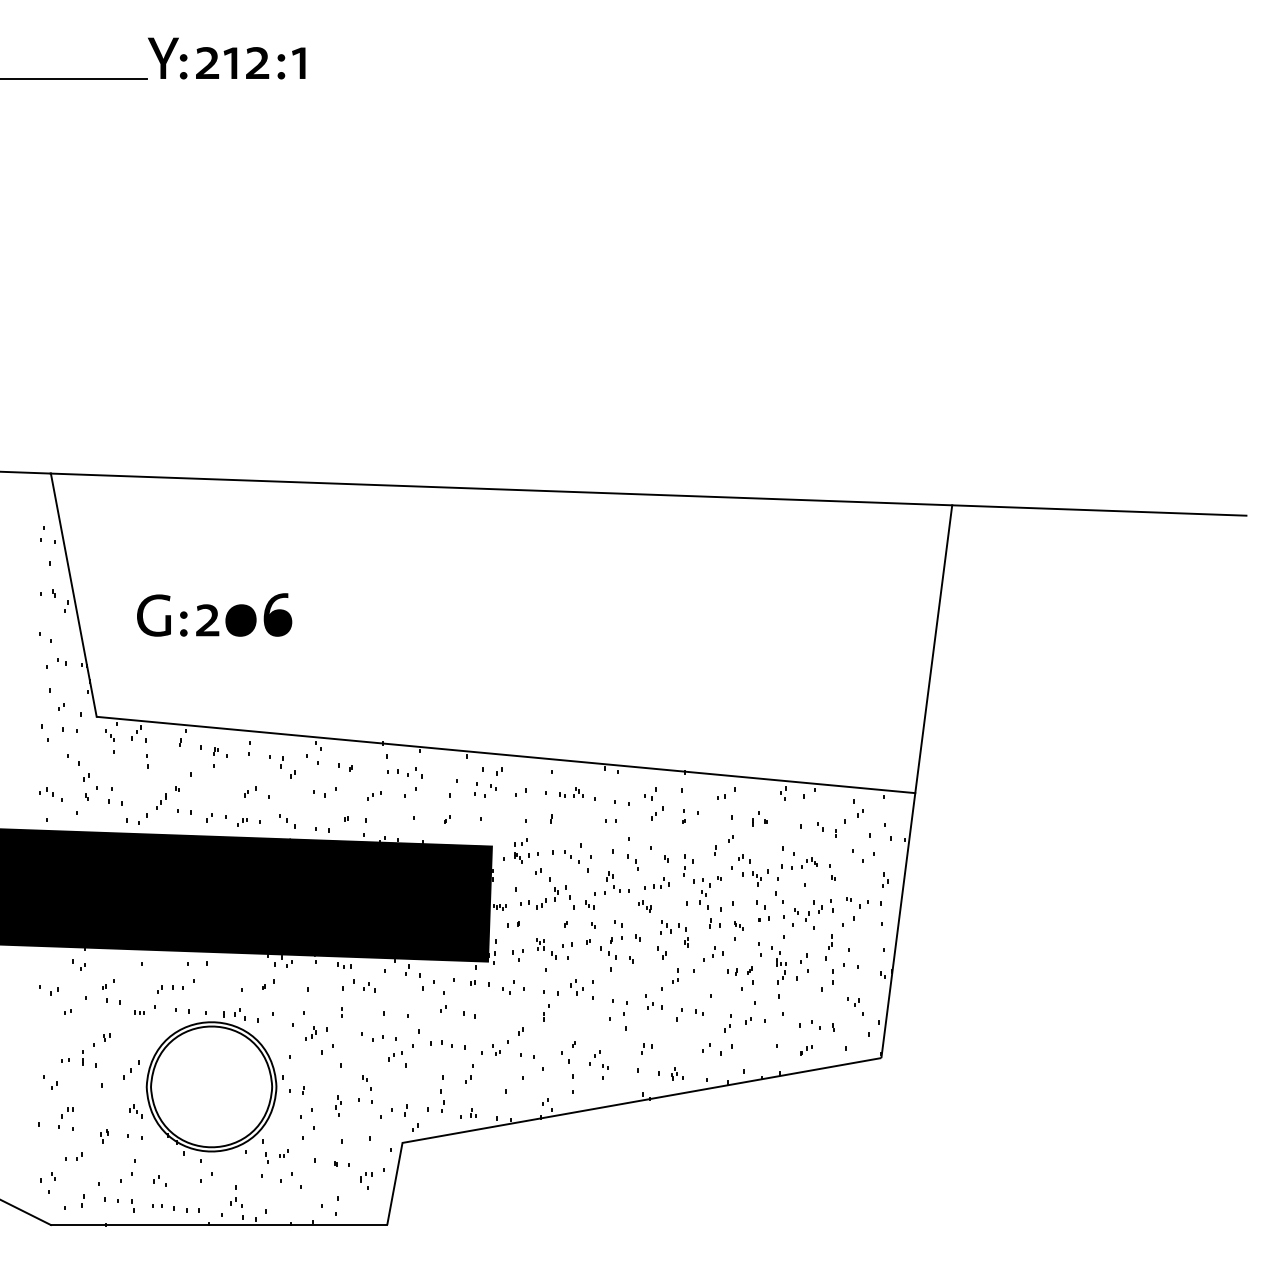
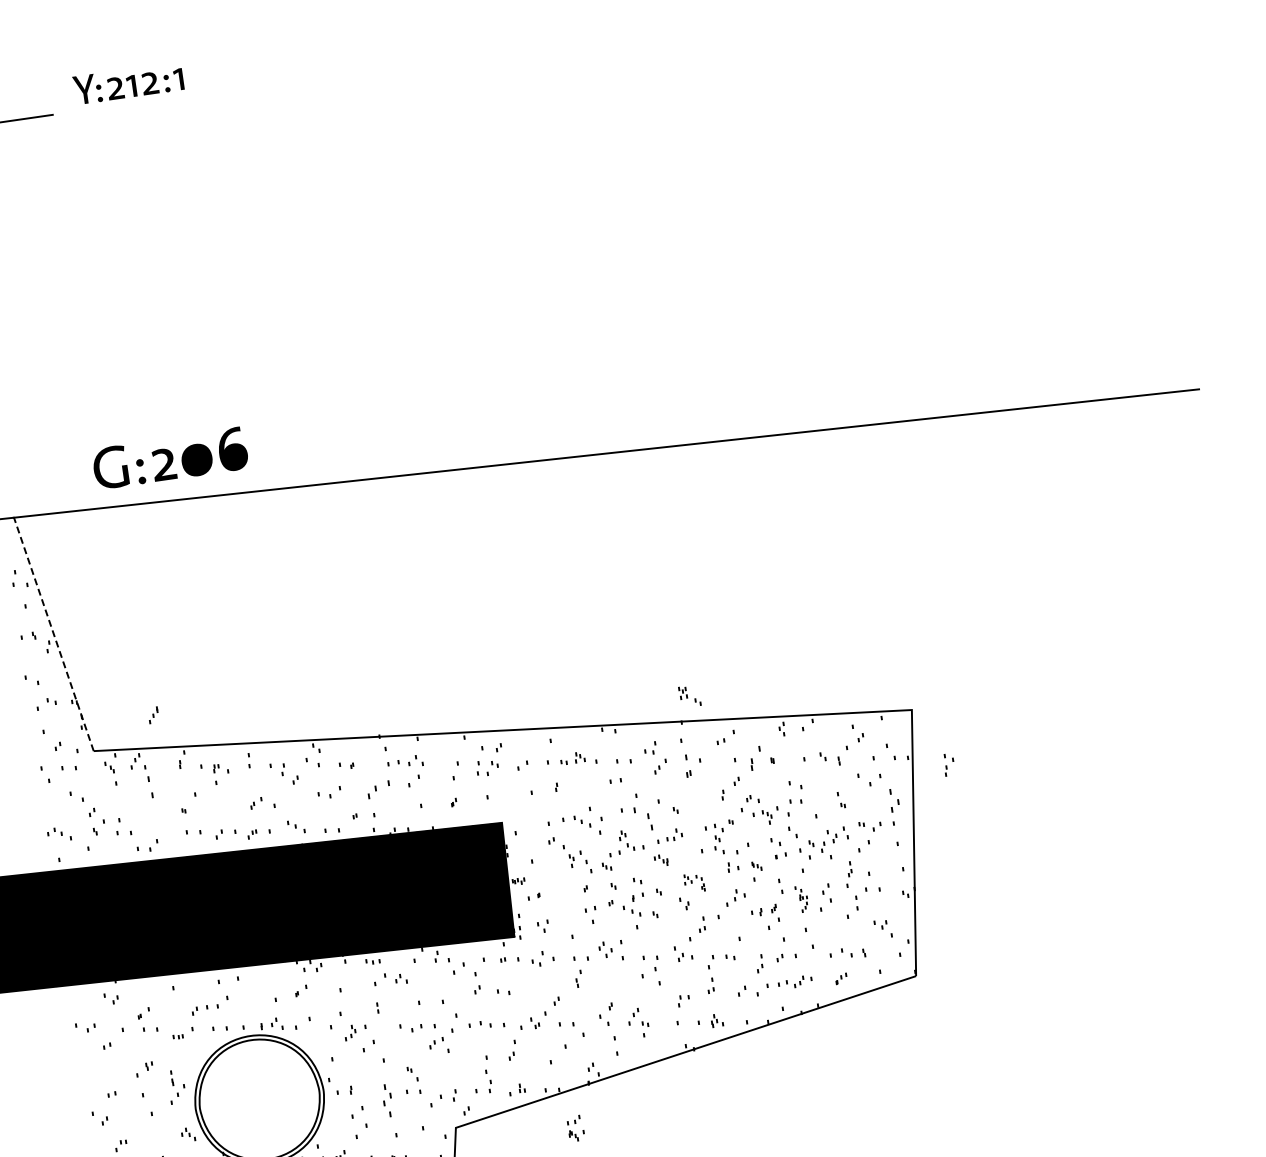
part: (226, 58) -> (128, 83), size x0.7
line: (73, 595) -> (53, 634), solid -> dashed
part: (214, 614) -> (170, 457), moved
line: (933, 649) -> (909, 565), removed
part: (147, 761) -> (150, 787), size x1.6
part: (374, 795) -> (378, 789), size x1.6
part: (161, 801) -> (153, 714), moved
part: (683, 816) -> (686, 766), size x1.6
part: (759, 818) -> (761, 757), size x1.6
part: (521, 850) -> (575, 1128), moved
part: (632, 862) -> (642, 818), size x1.6
part: (809, 862) -> (817, 793), removed
part: (688, 865) -> (949, 764), moved
part: (885, 879) -> (894, 799), size x1.6
part: (533, 903) -> (791, 982), moved
part: (674, 933) -> (694, 882), size x0.7
part: (546, 948) -> (689, 696), moved
part: (778, 965) -> (801, 899), size x0.7
part: (675, 1037) -> (710, 985), added
line: (82, 1058) -> (171, 1078), moved
part: (338, 1105) -> (387, 1100), size x1.6

